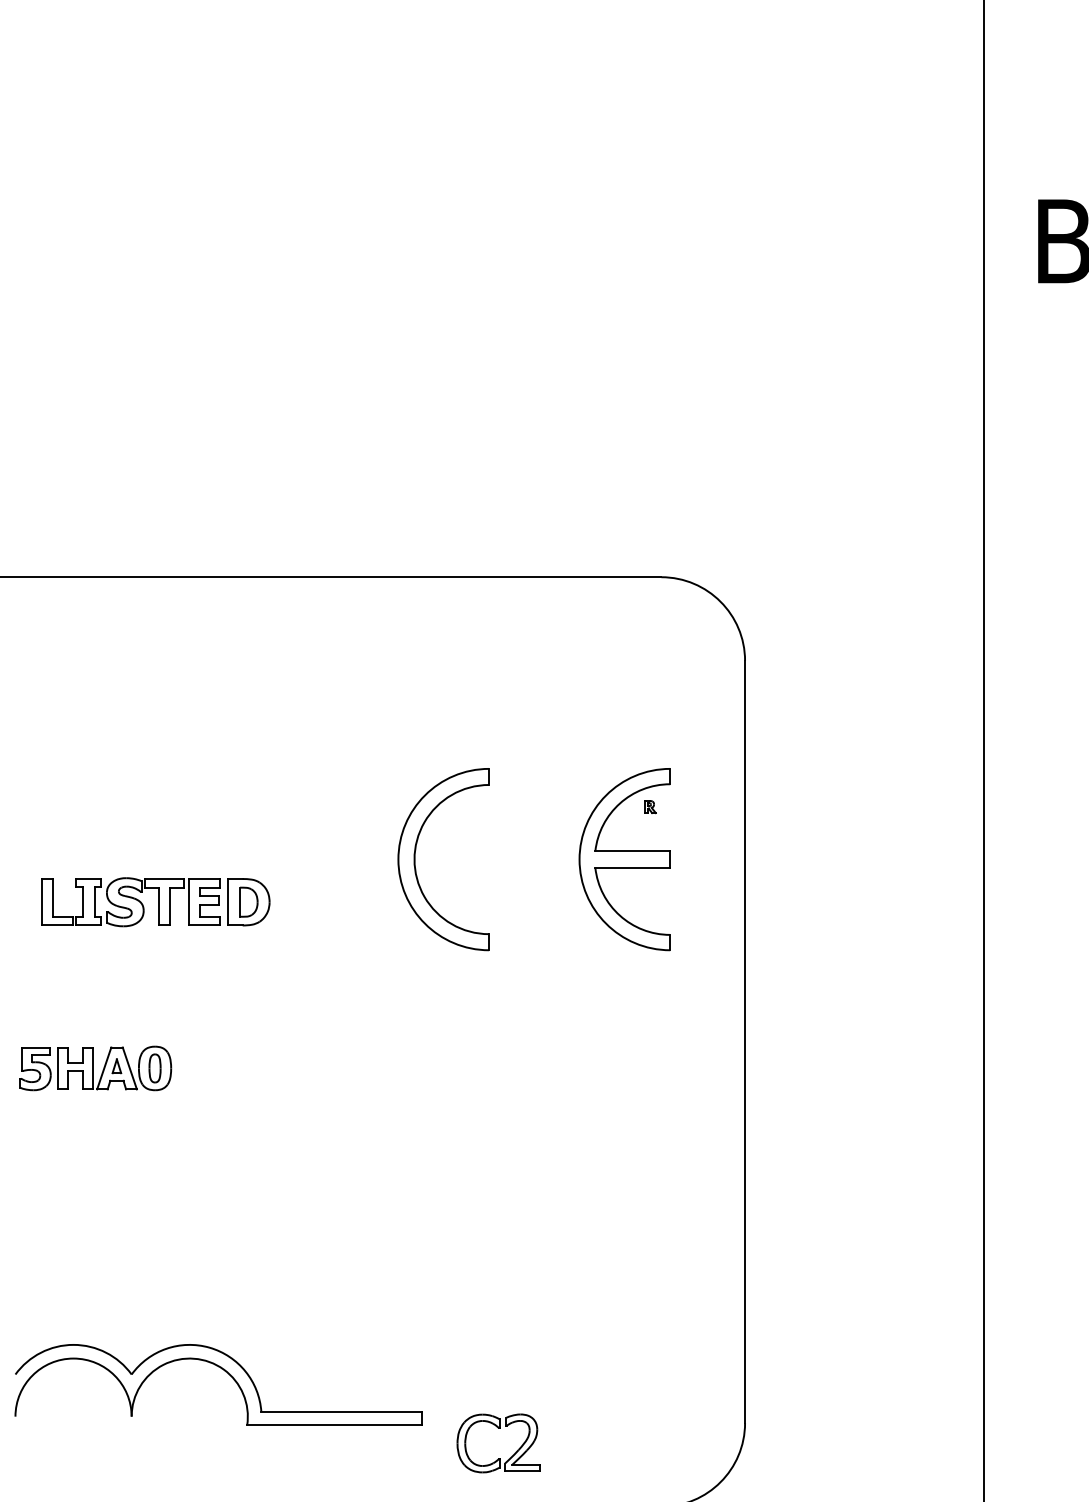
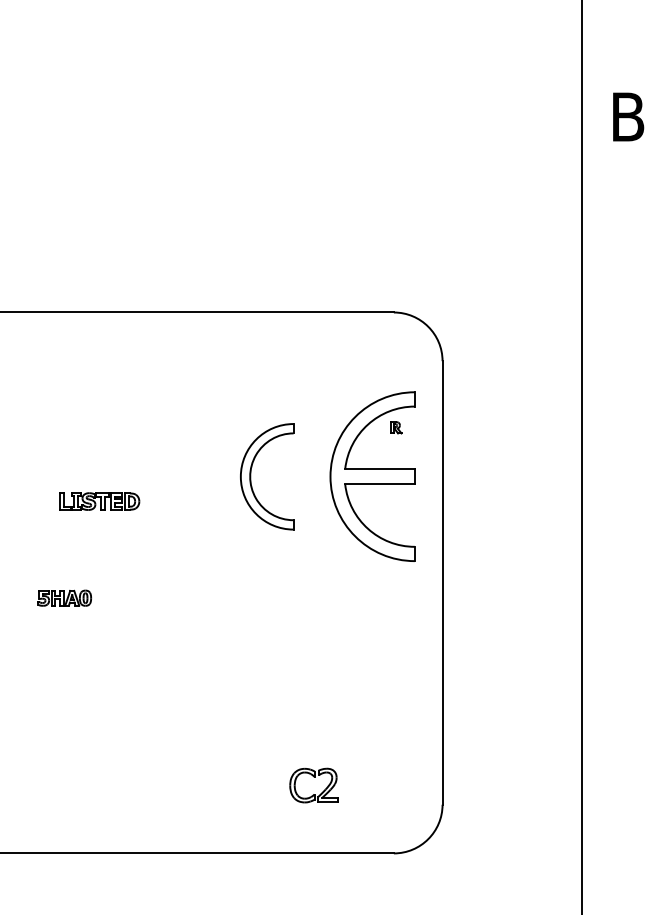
part: (624, 859) -> (372, 476), size x1.6
part: (155, 901) -> (99, 501), size x0.6
part: (95, 1066) -> (64, 597), size x0.6
part: (227, 1374) -> (141, 776), removed
part: (497, 1429) -> (313, 777), moved

